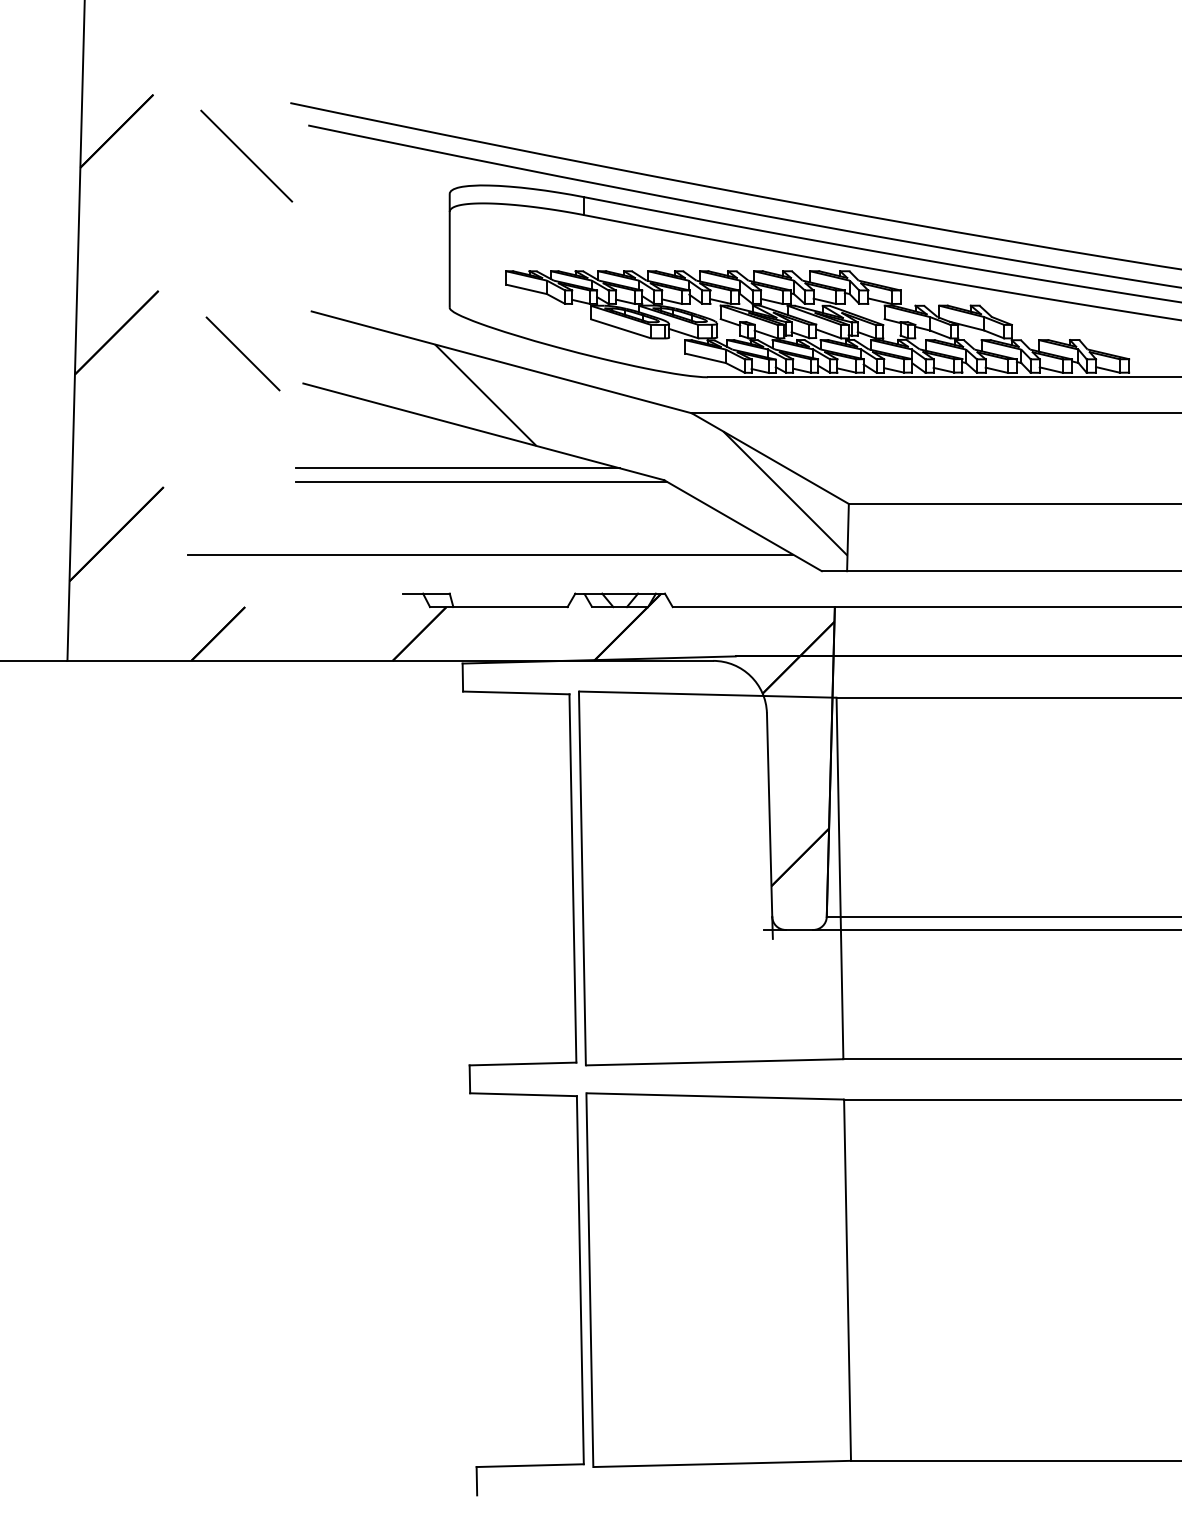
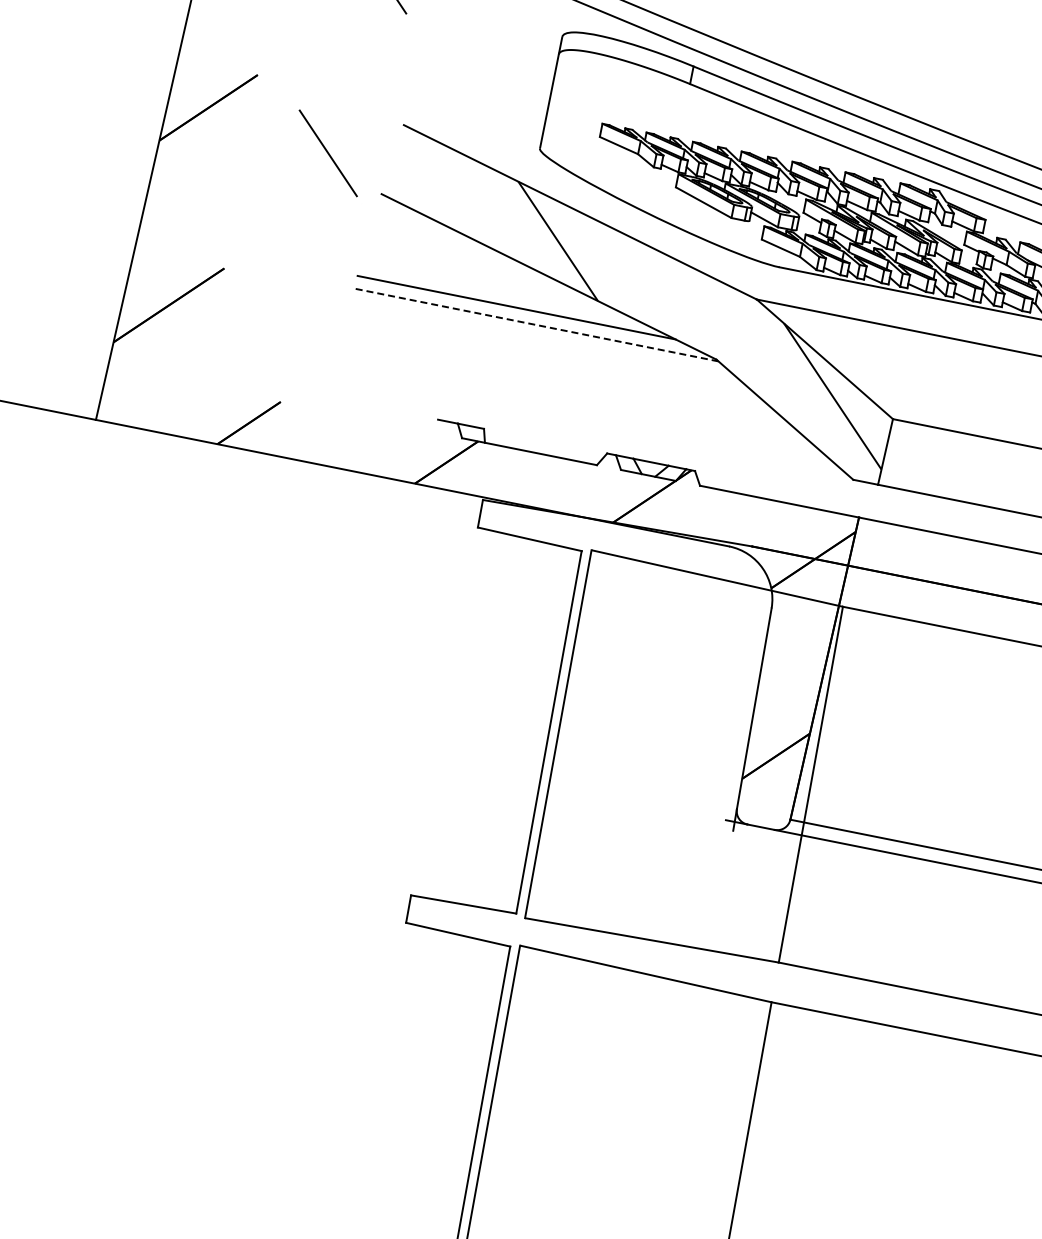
line: (480, 481) -> (536, 324), solid -> dashed
line: (490, 554) -> (531, 398), removed

